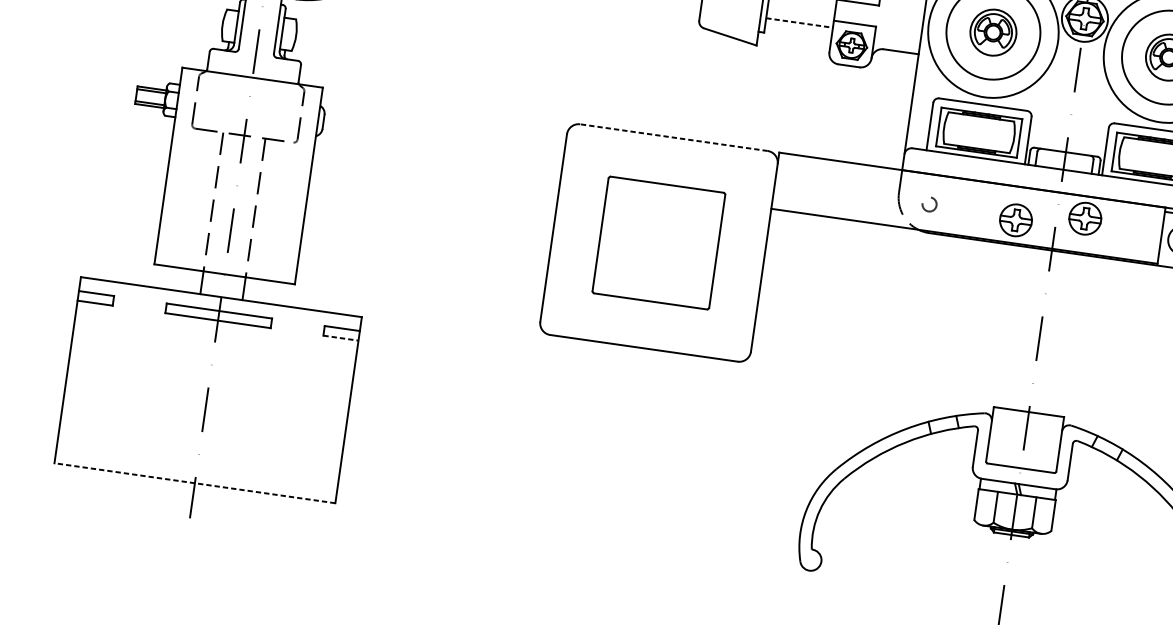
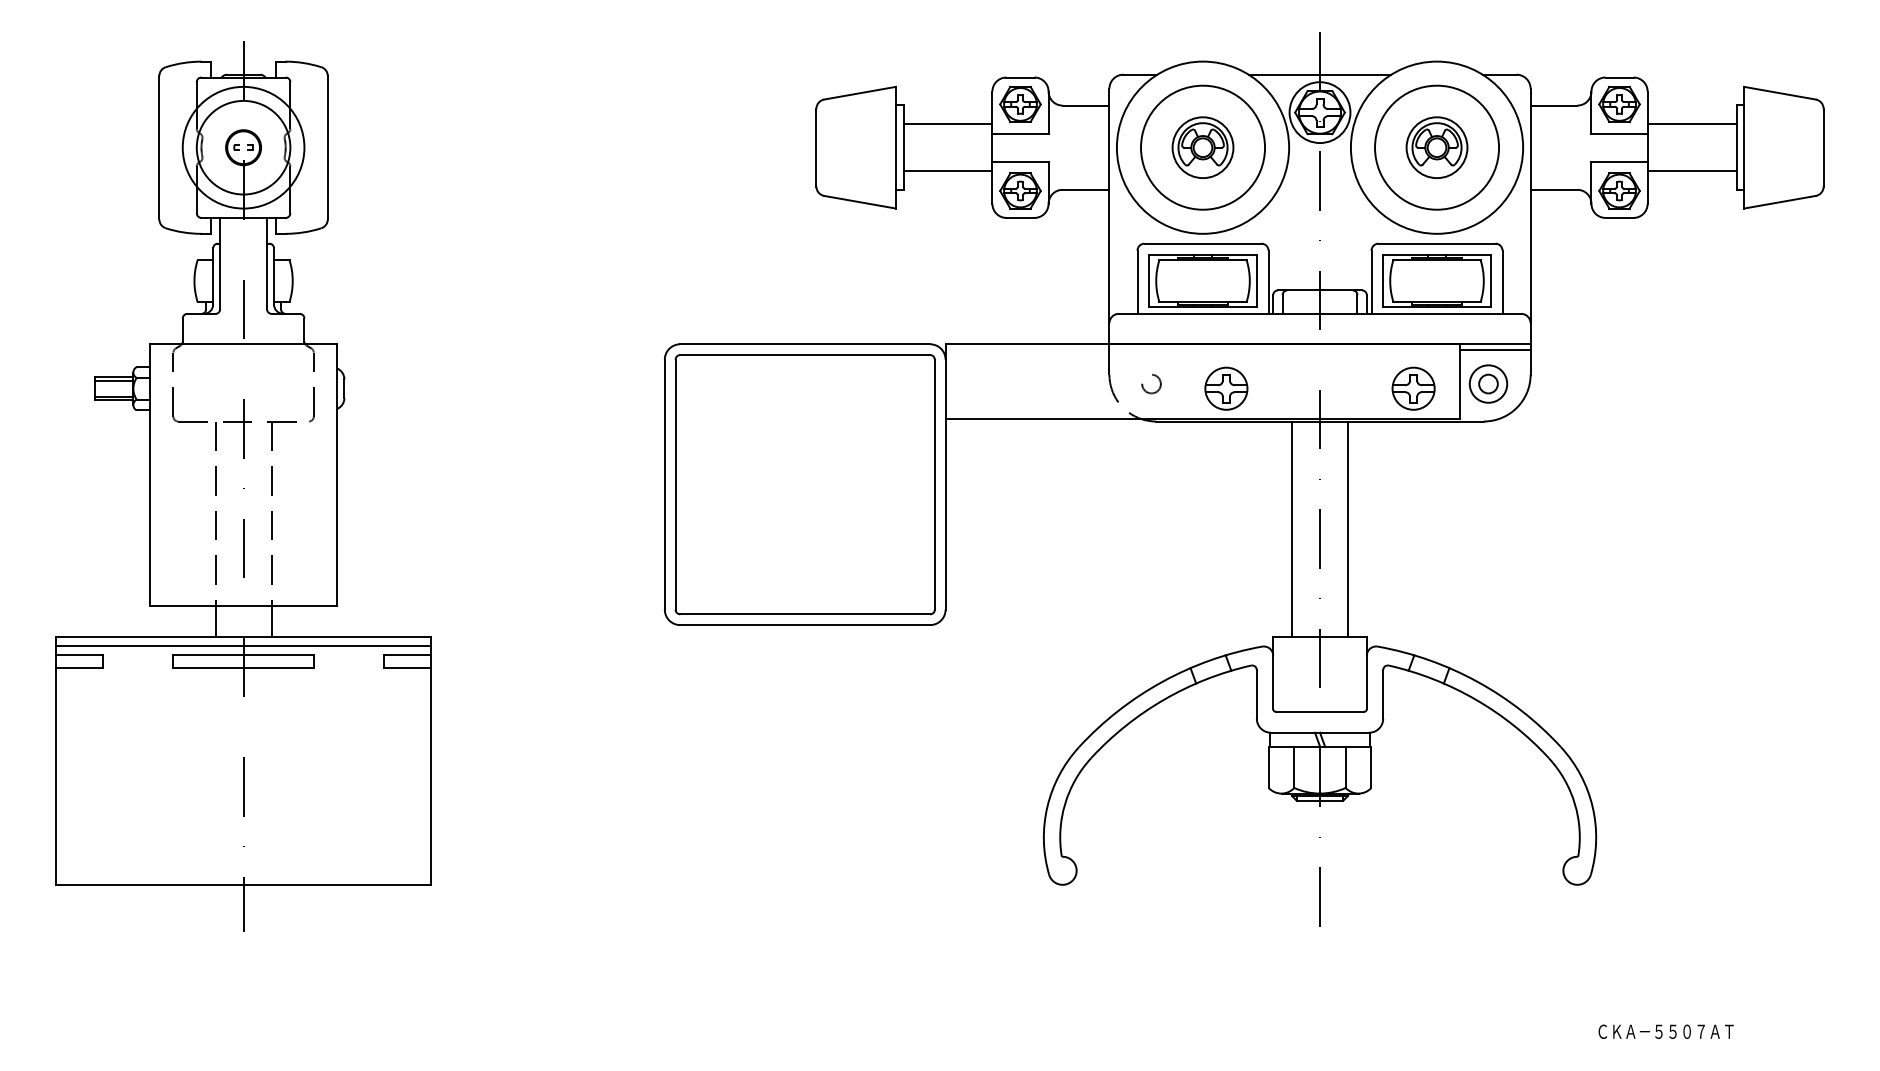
line: (799, 23) -> (948, 171), dashed -> solid
line: (674, 137) -> (805, 344), dashed -> solid
part: (1085, 218) -> (1413, 388), moved
part: (1016, 220) -> (1226, 388), moved
part: (658, 242) -> (804, 484), size x1.67
line: (220, 304) -> (243, 646), added
line: (1019, 327) -> (1291, 528), added
line: (1061, 333) -> (1348, 528), added
line: (340, 338) -> (407, 668), dashed -> solid
line: (194, 482) -> (243, 884), dashed -> solid

